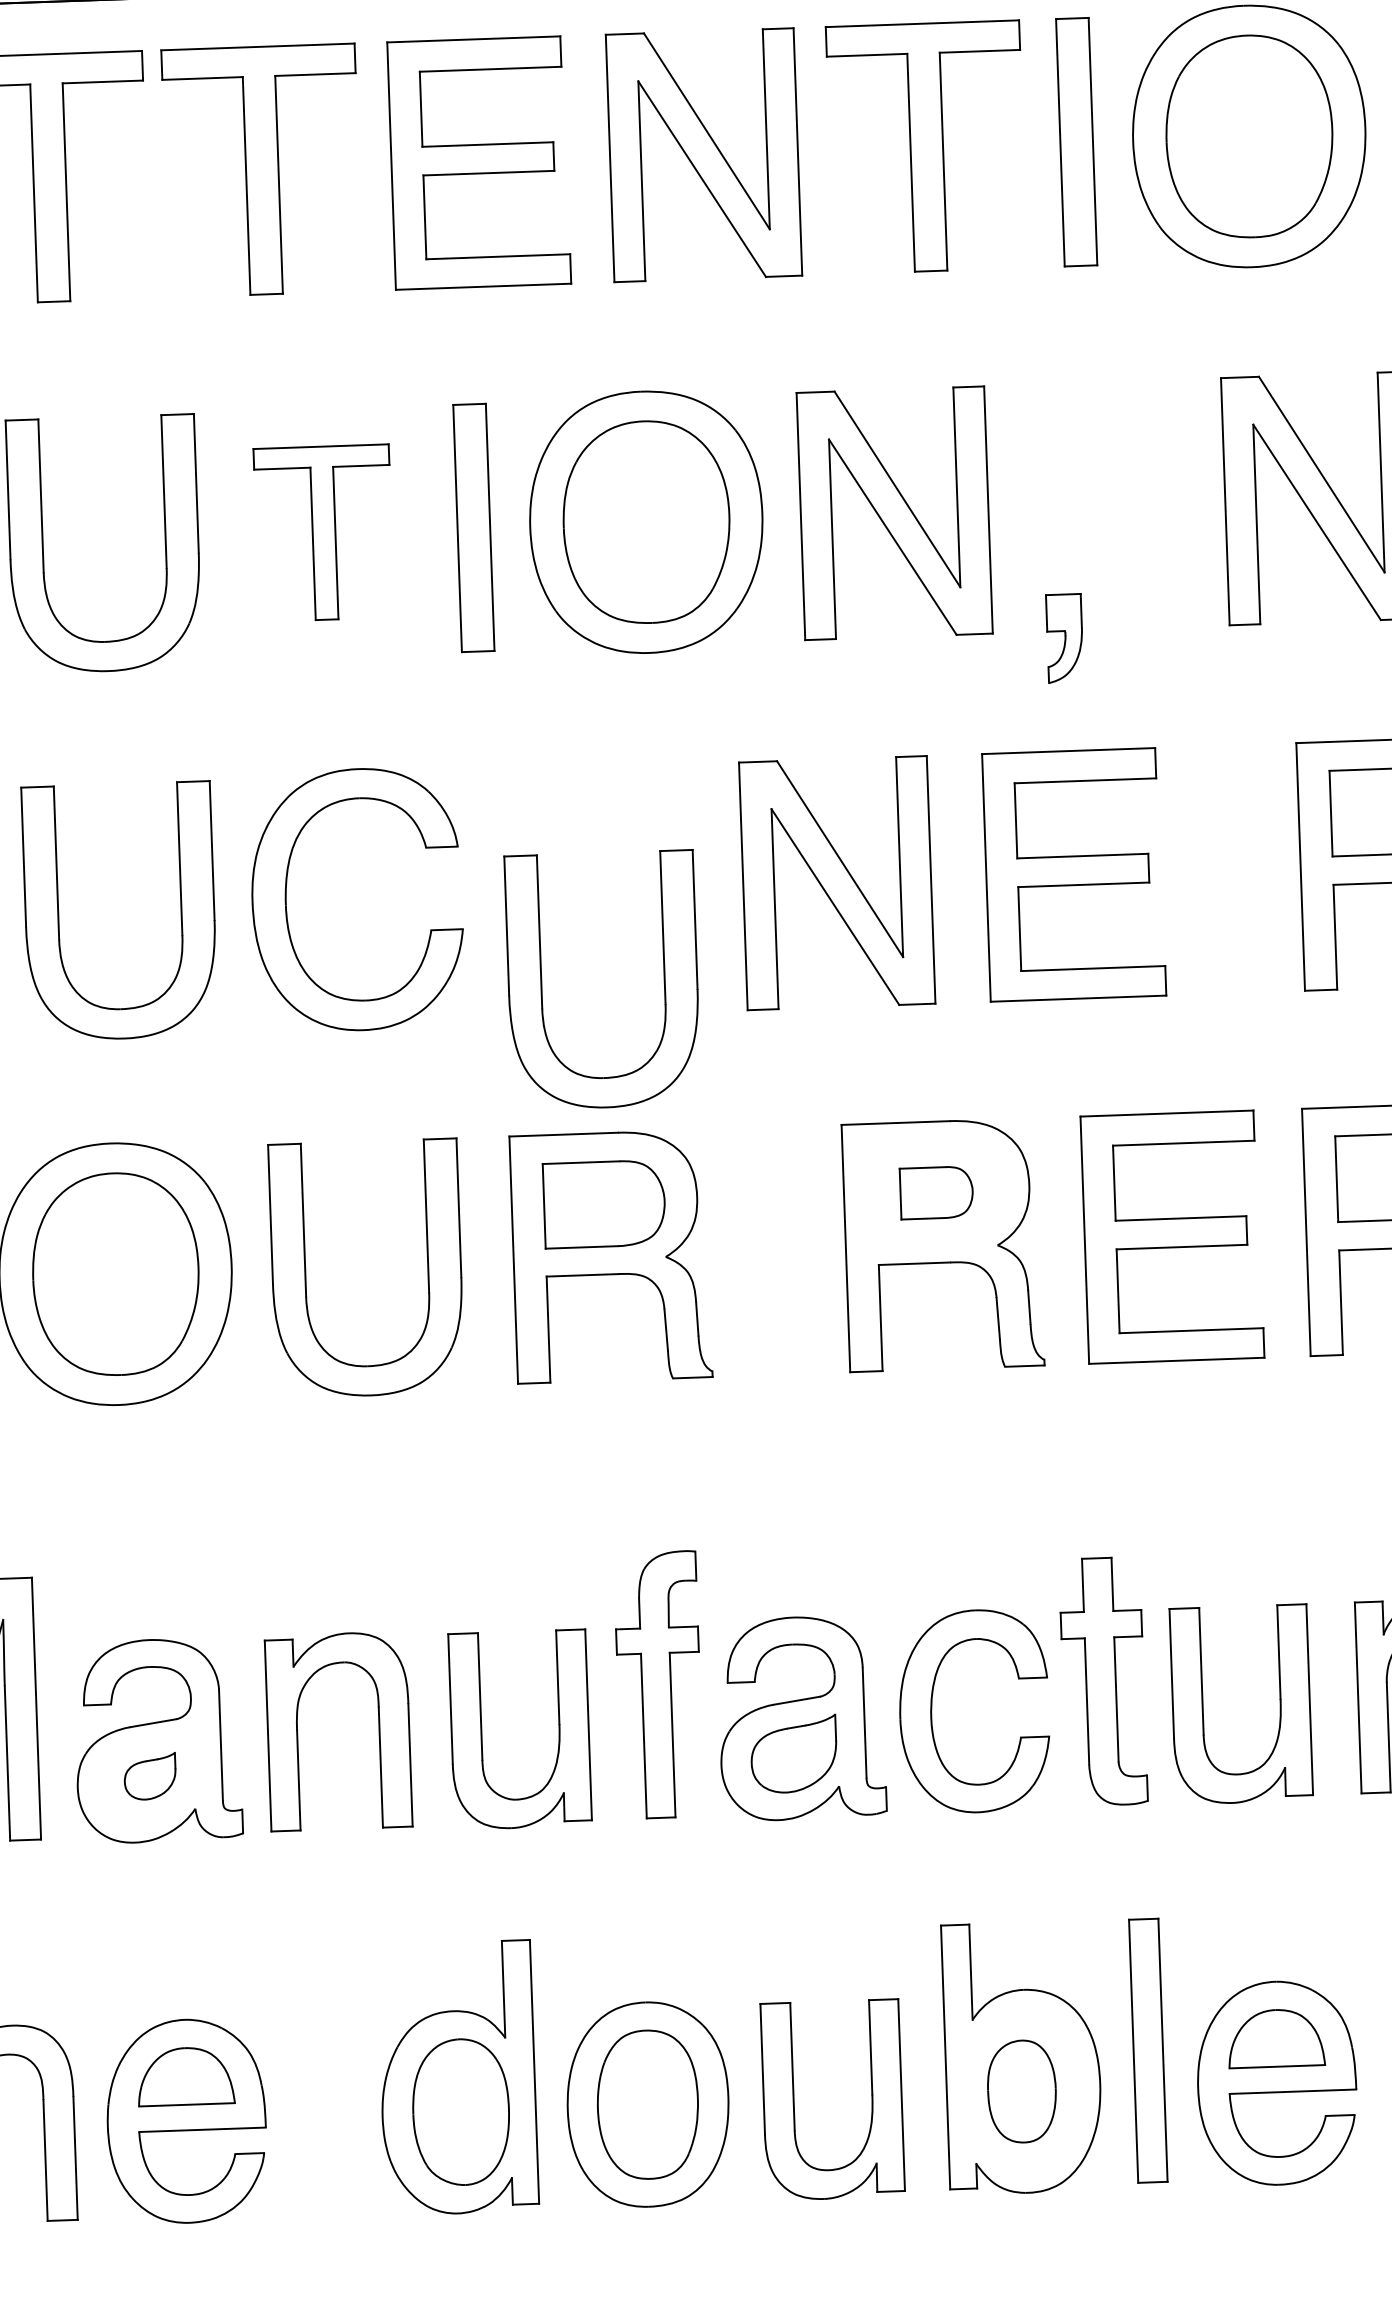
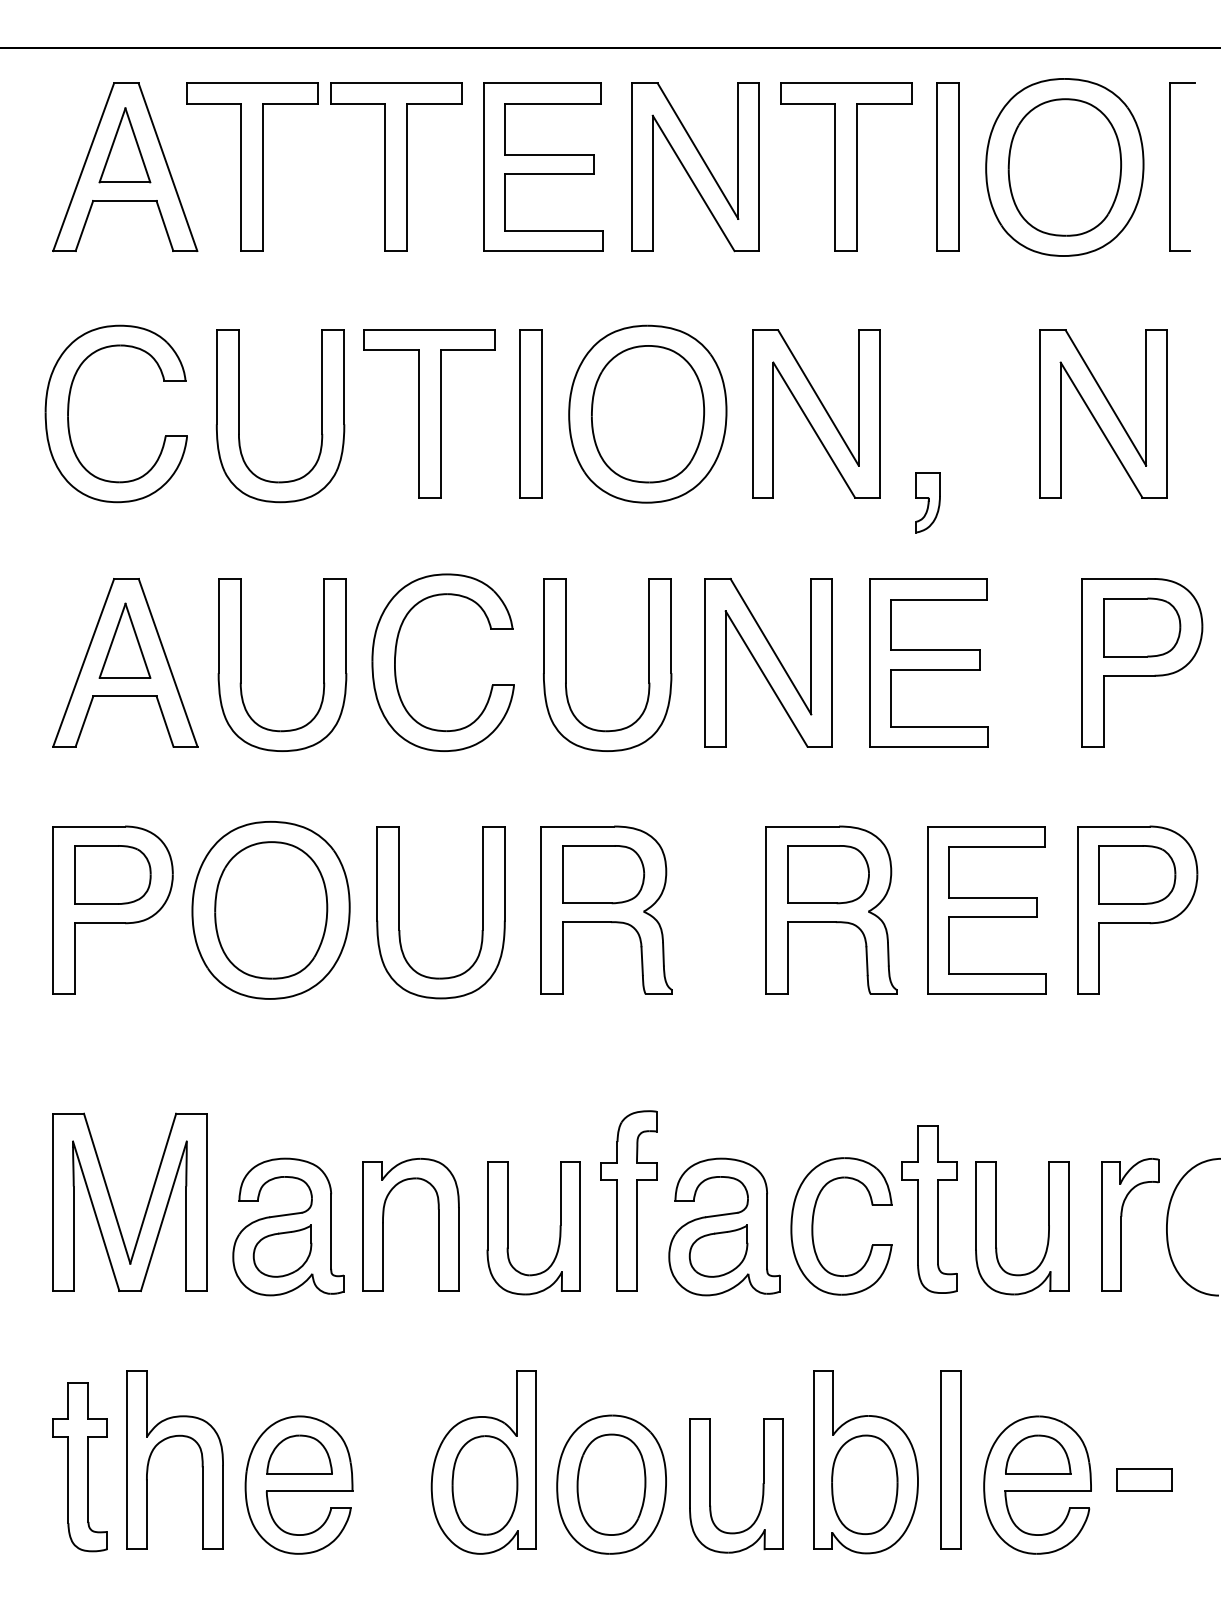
part: (323, 532) -> (429, 413), size x1.43
part: (542, 981) -> (566, 664), moved
part: (936, 1192) -> (828, 874), size x1.67
part: (150, 1775) -> (282, 1250), size x1.67
part: (1021, 2091) -> (864, 1484), size x1.43

